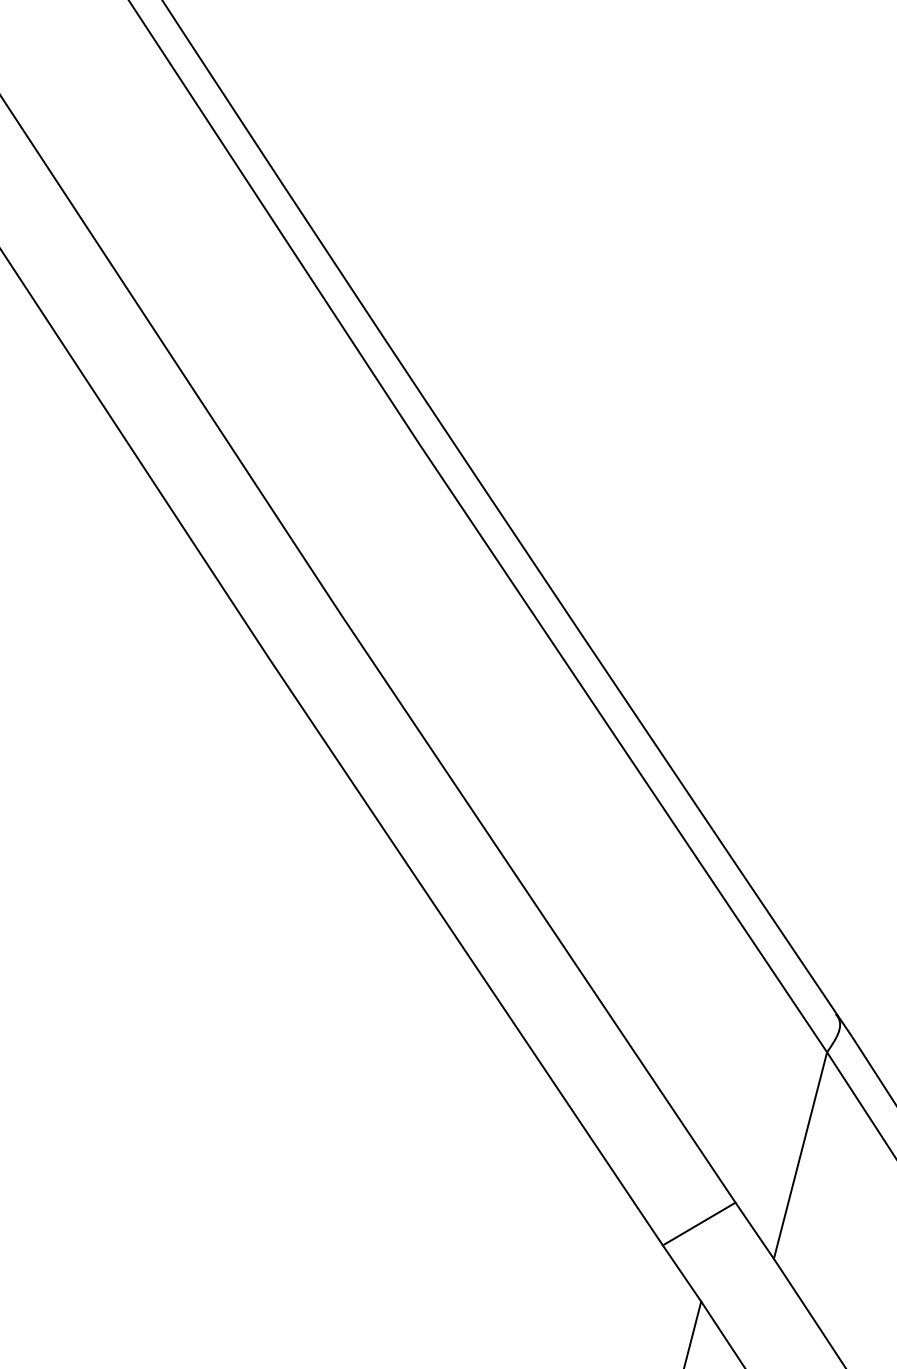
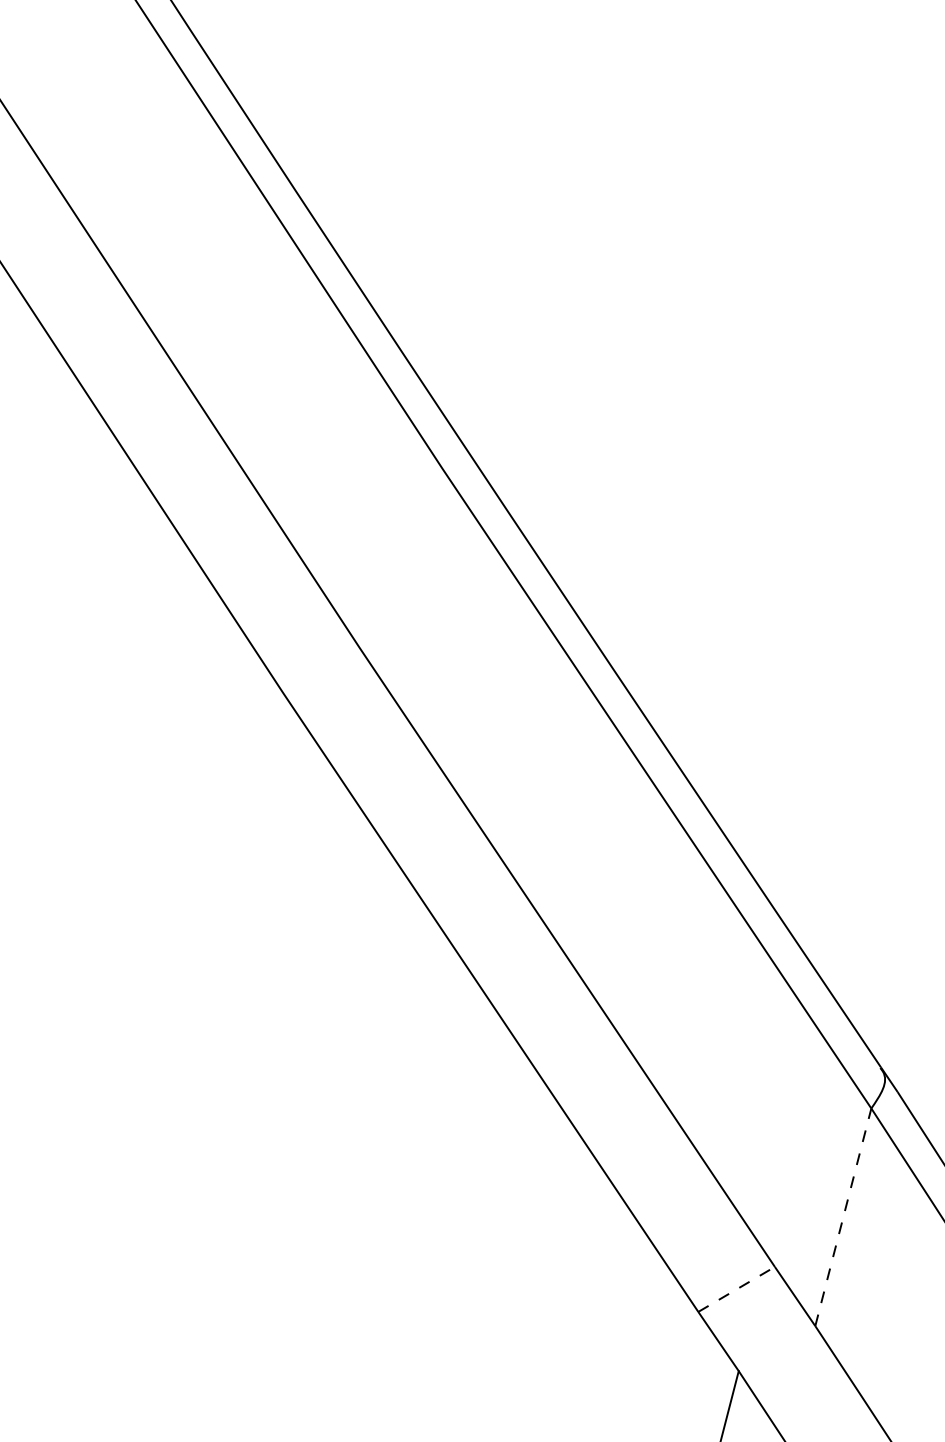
line: (800, 1155) -> (843, 1217), solid -> dashed
line: (699, 1223) -> (736, 1288), solid -> dashed

